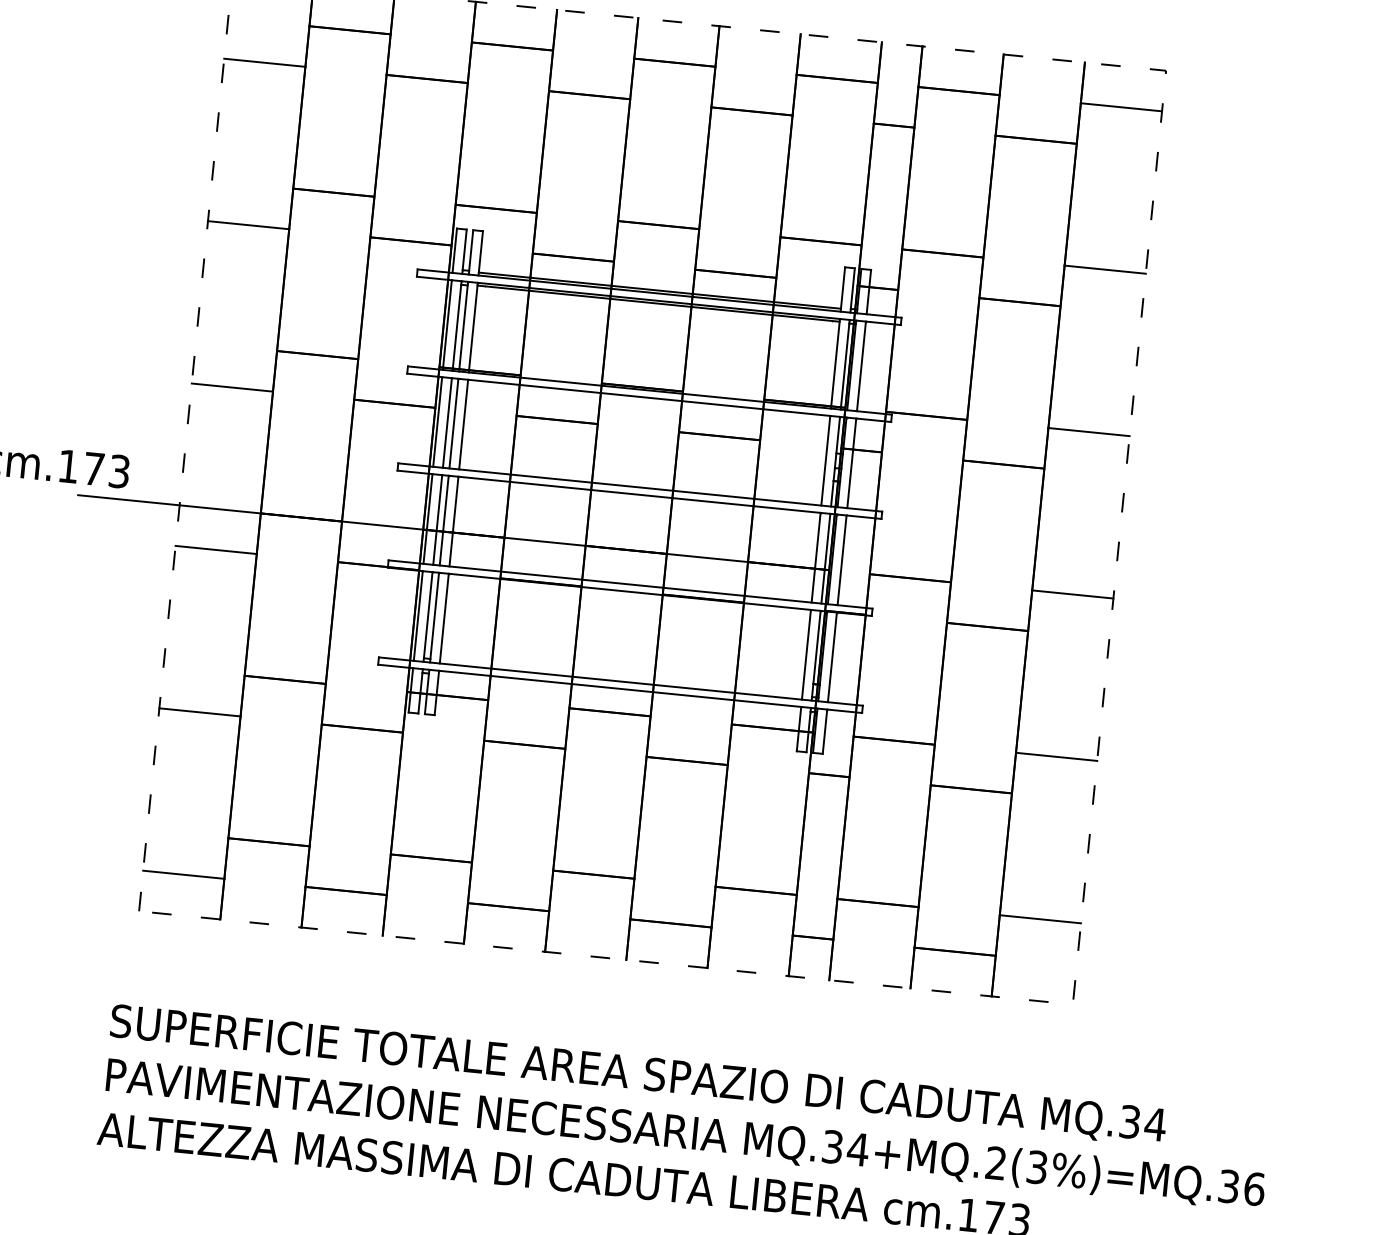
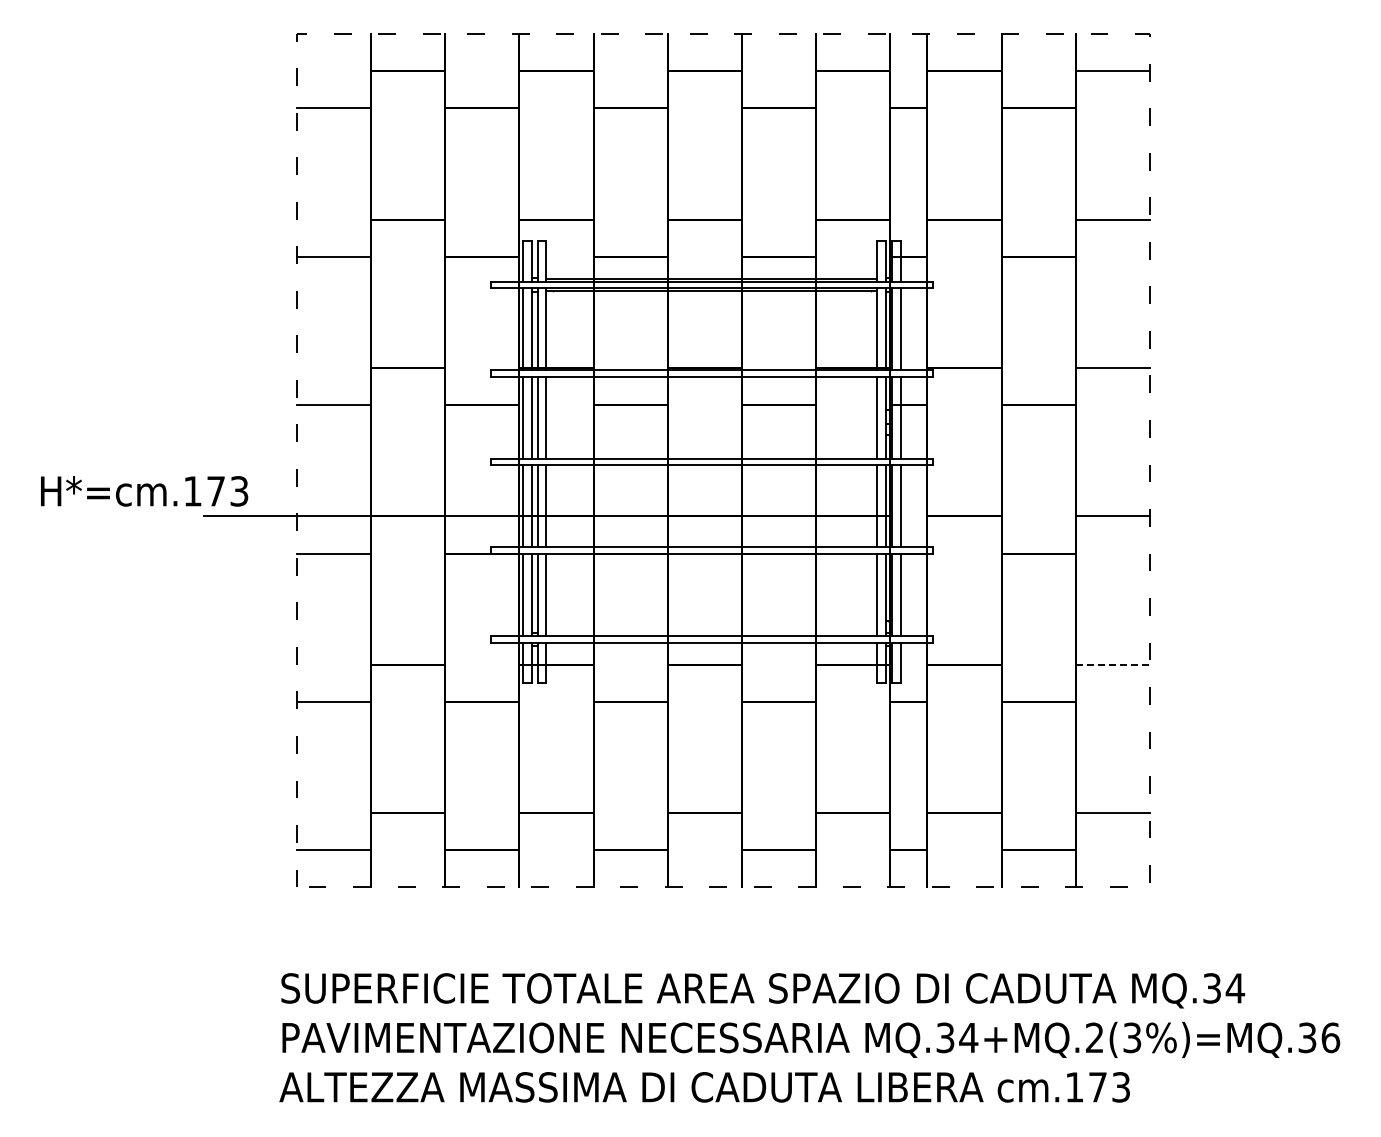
line: (1057, 756) -> (1113, 664), solid -> dashed

